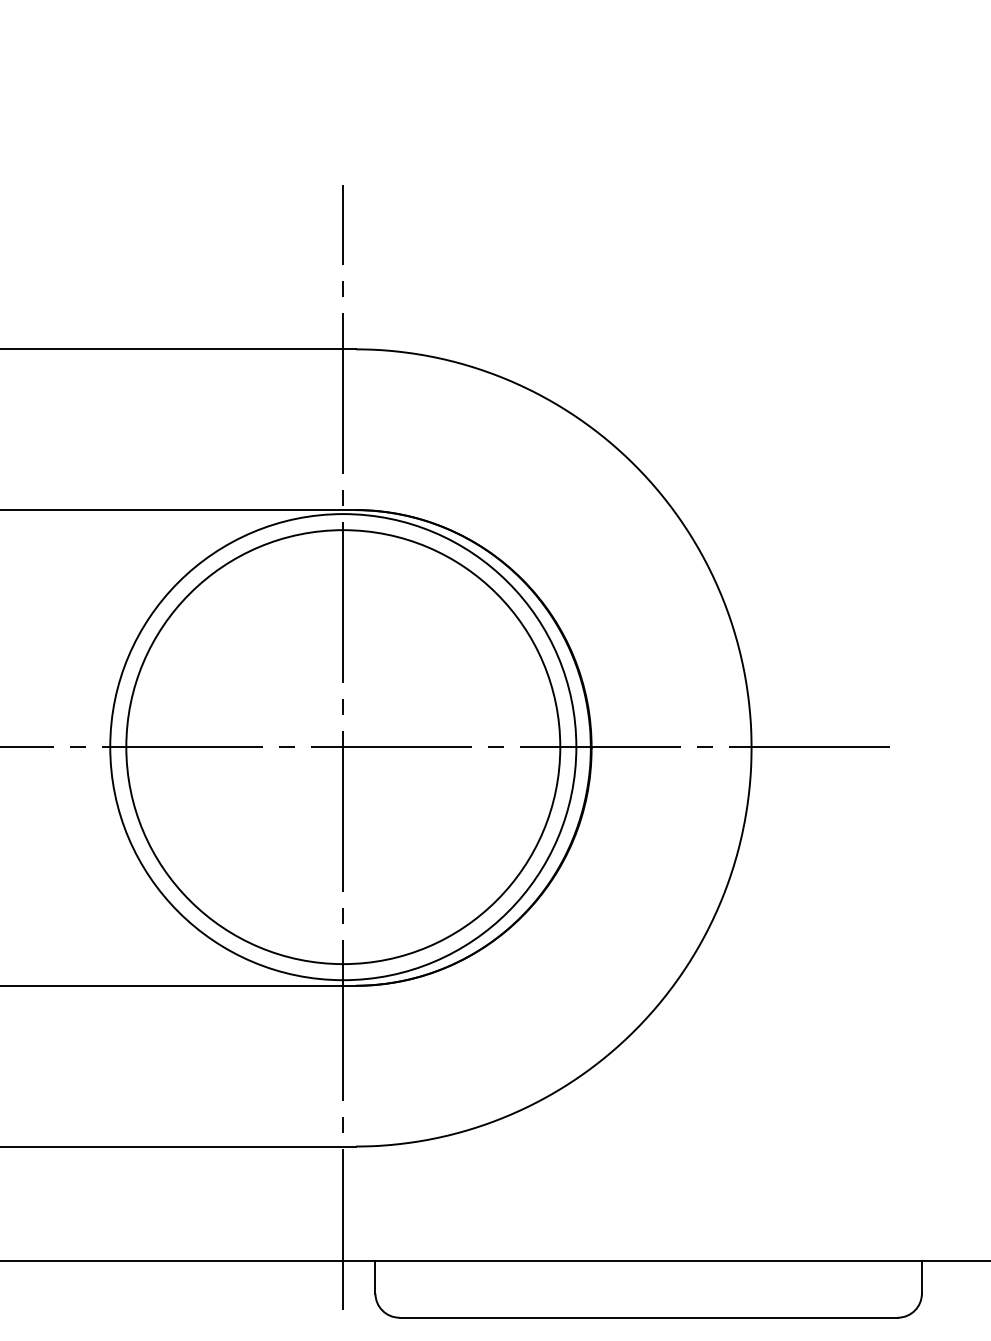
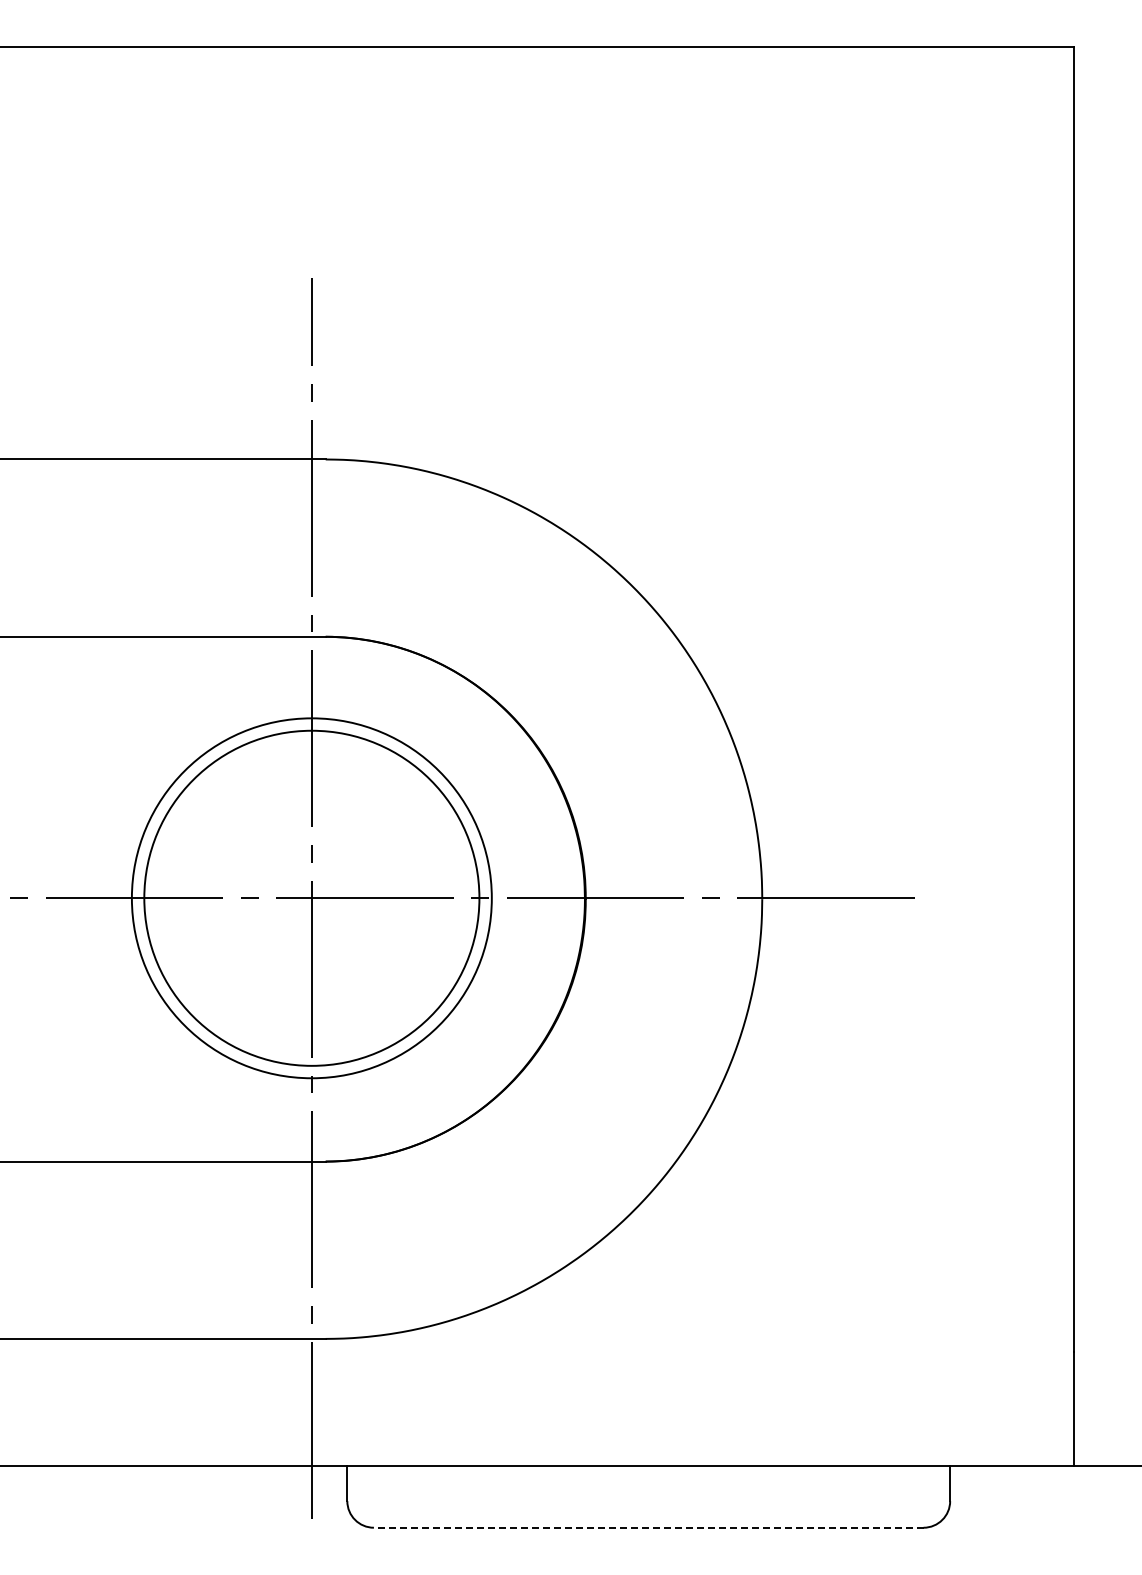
circle: (342, 746) -> (311, 897), size x0.7
circle: (342, 747) -> (311, 898), size x0.7
line: (648, 1317) -> (648, 1527), solid -> dashed

